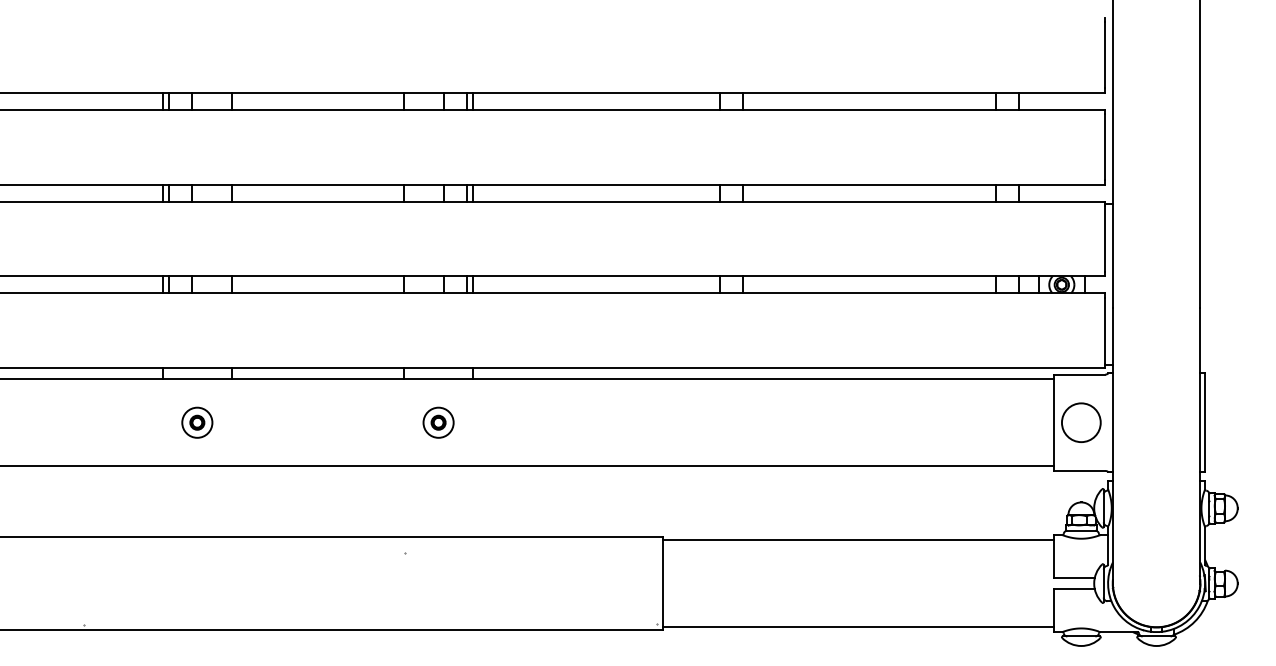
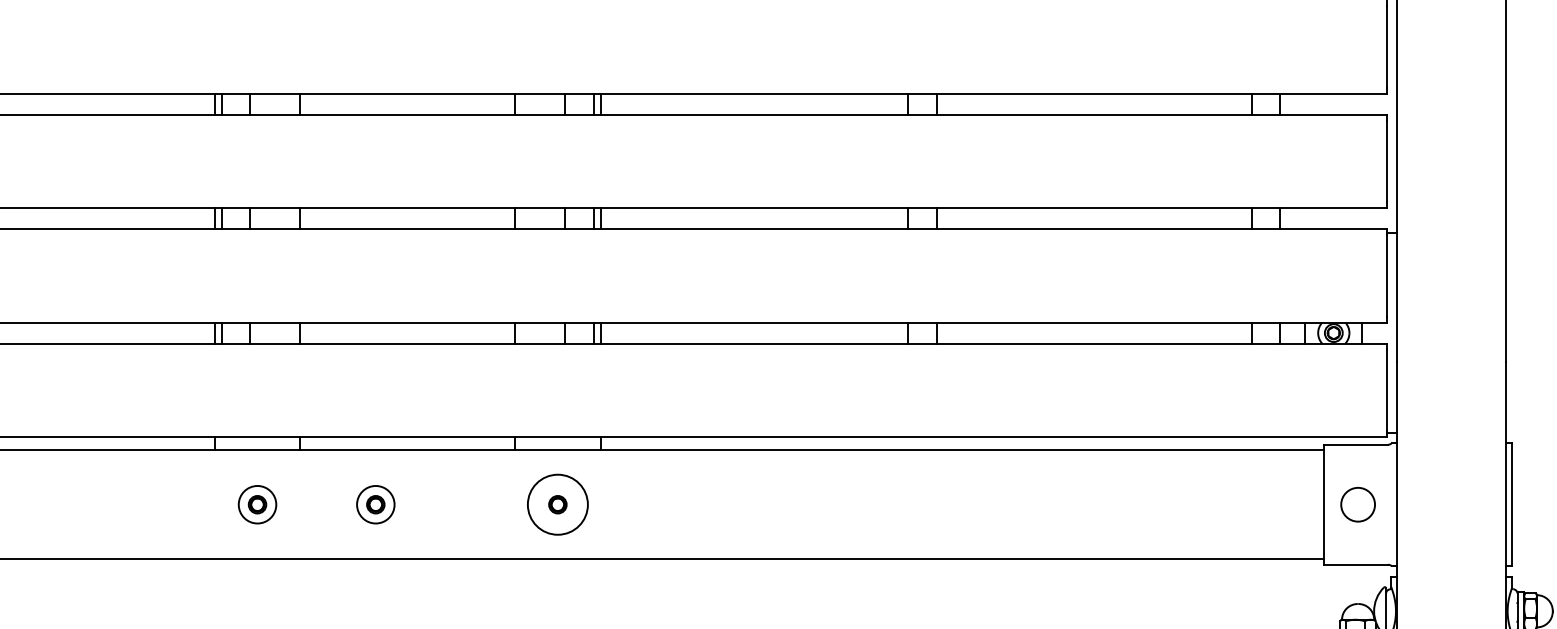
part: (292, 422) -> (375, 504), added
circle: (438, 422) -> (557, 504), size x1.6
circle: (1080, 422) -> (1357, 504), size x0.7

